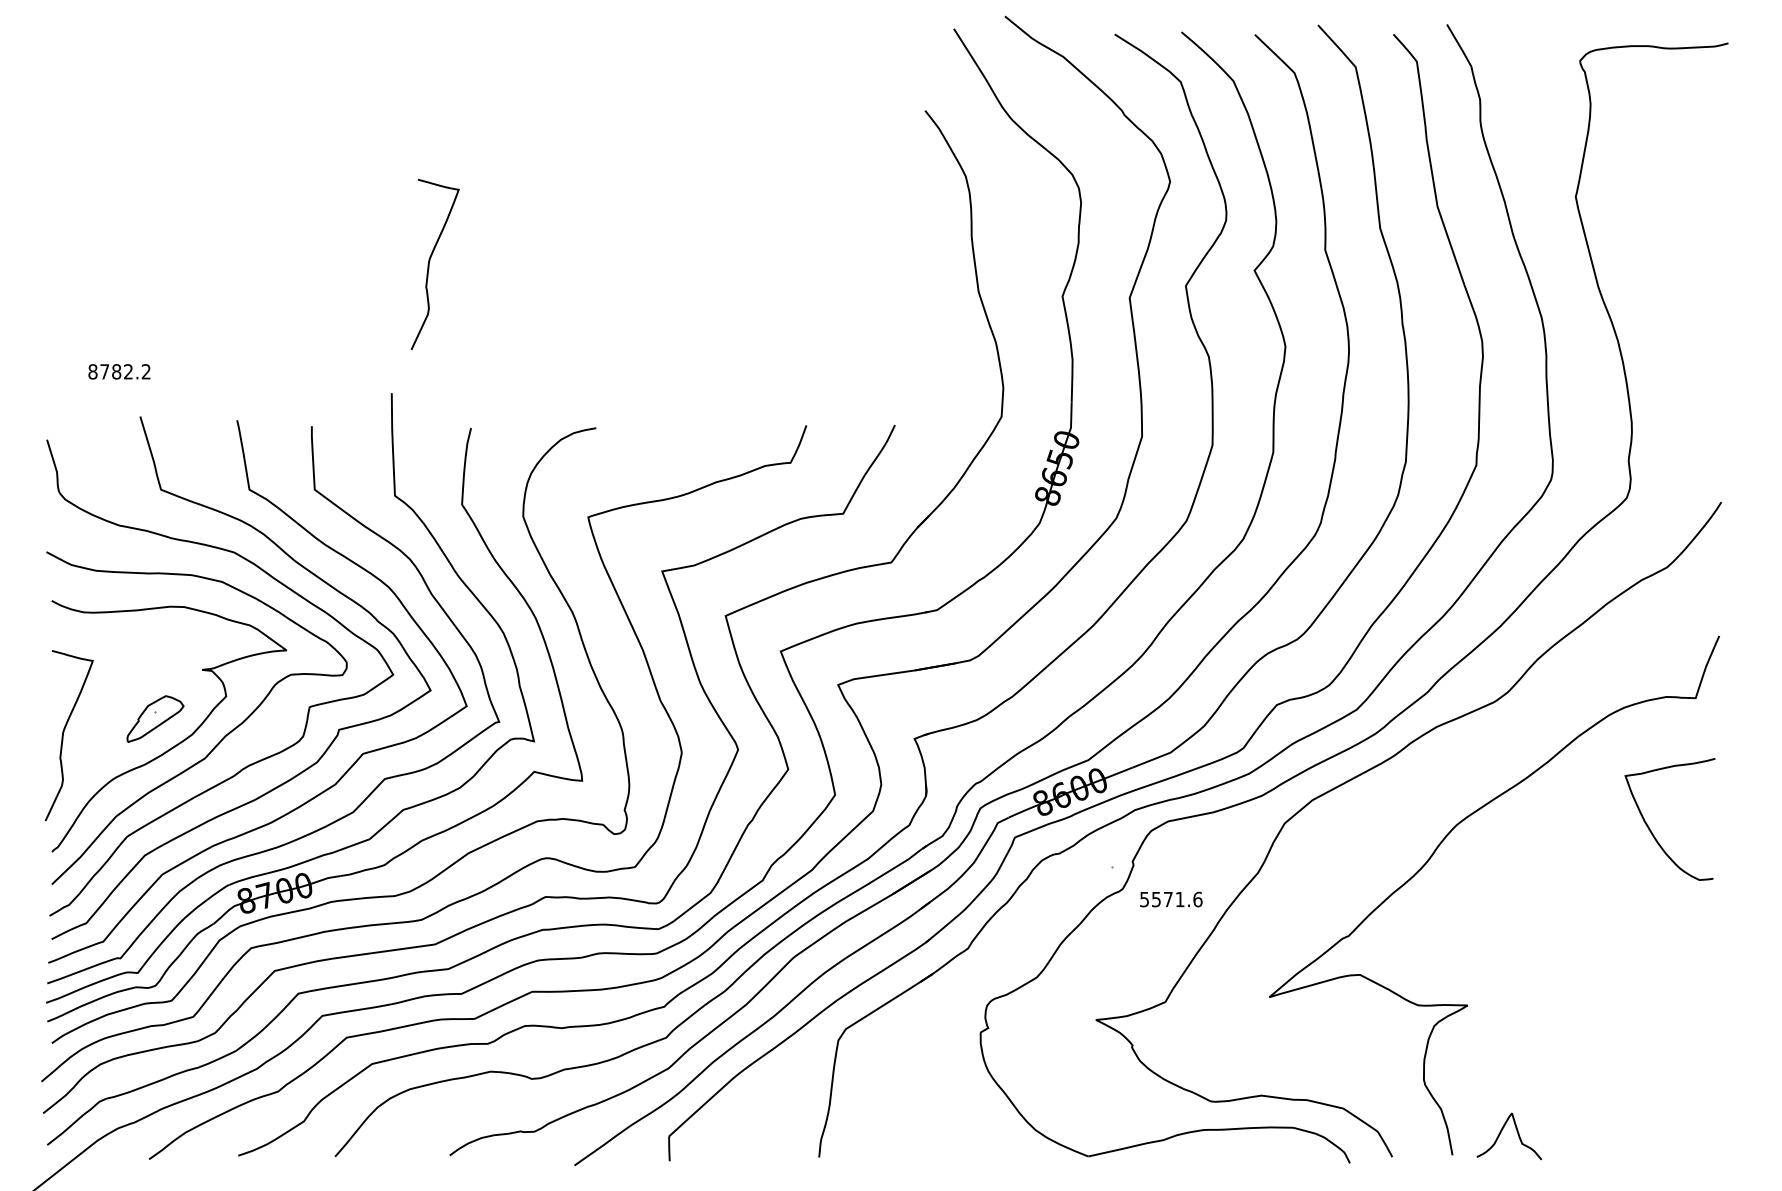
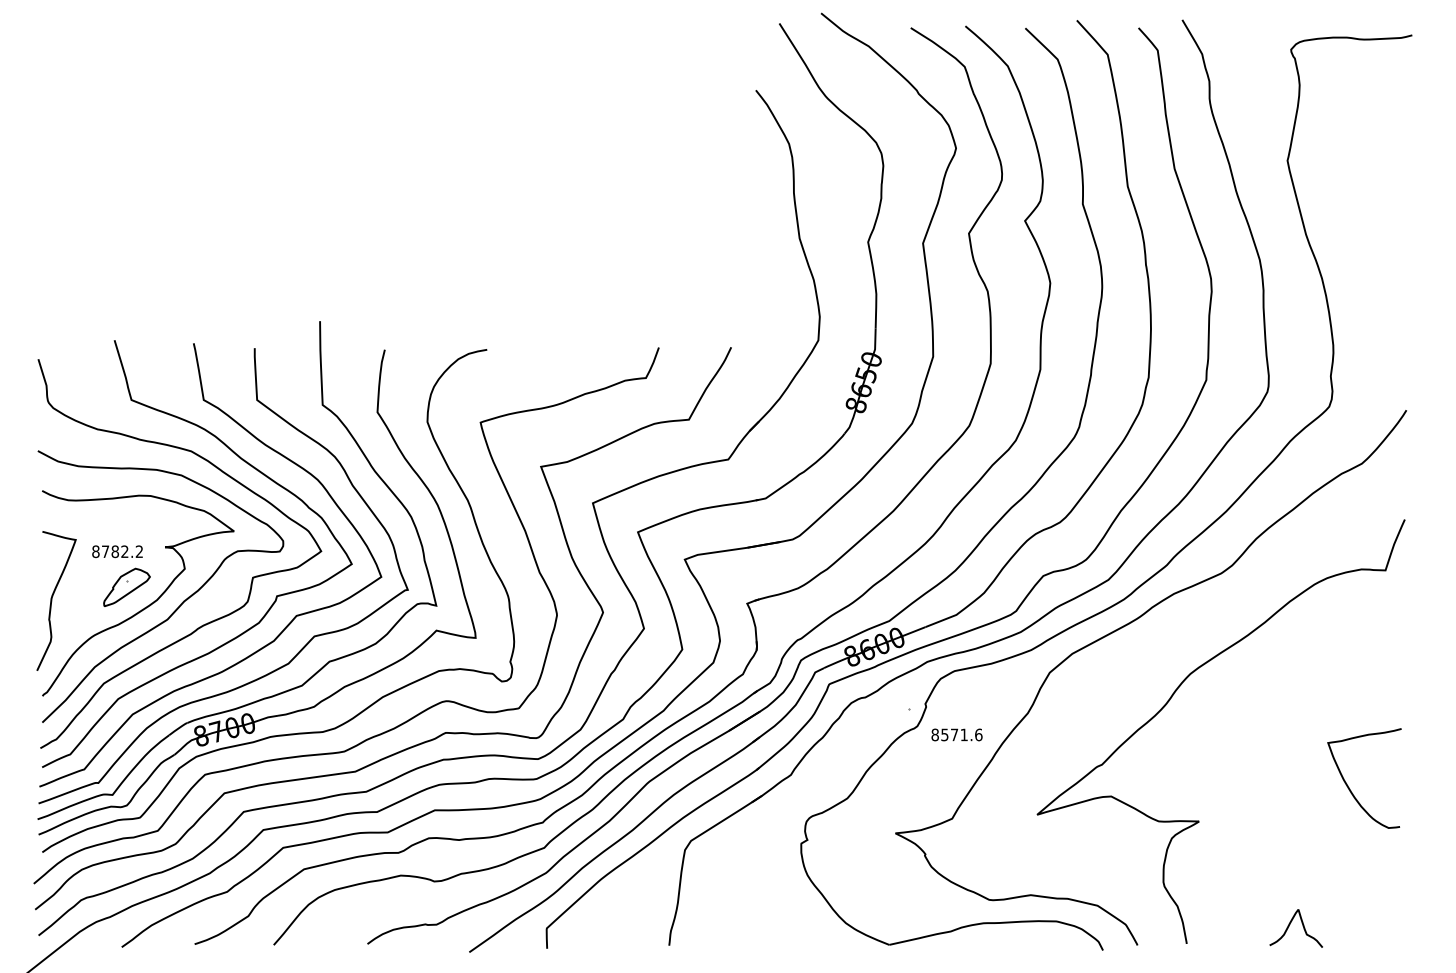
curve: (430, 263) -> (351, 215), removed
text: (119, 371) -> (117, 551), moved
curve: (1650, 828) -> (1348, 785), moved
text: (1143, 899) -> (934, 734), 5571.6 -> 8571.6
curve: (1501, 1133) -> (1289, 926), moved

